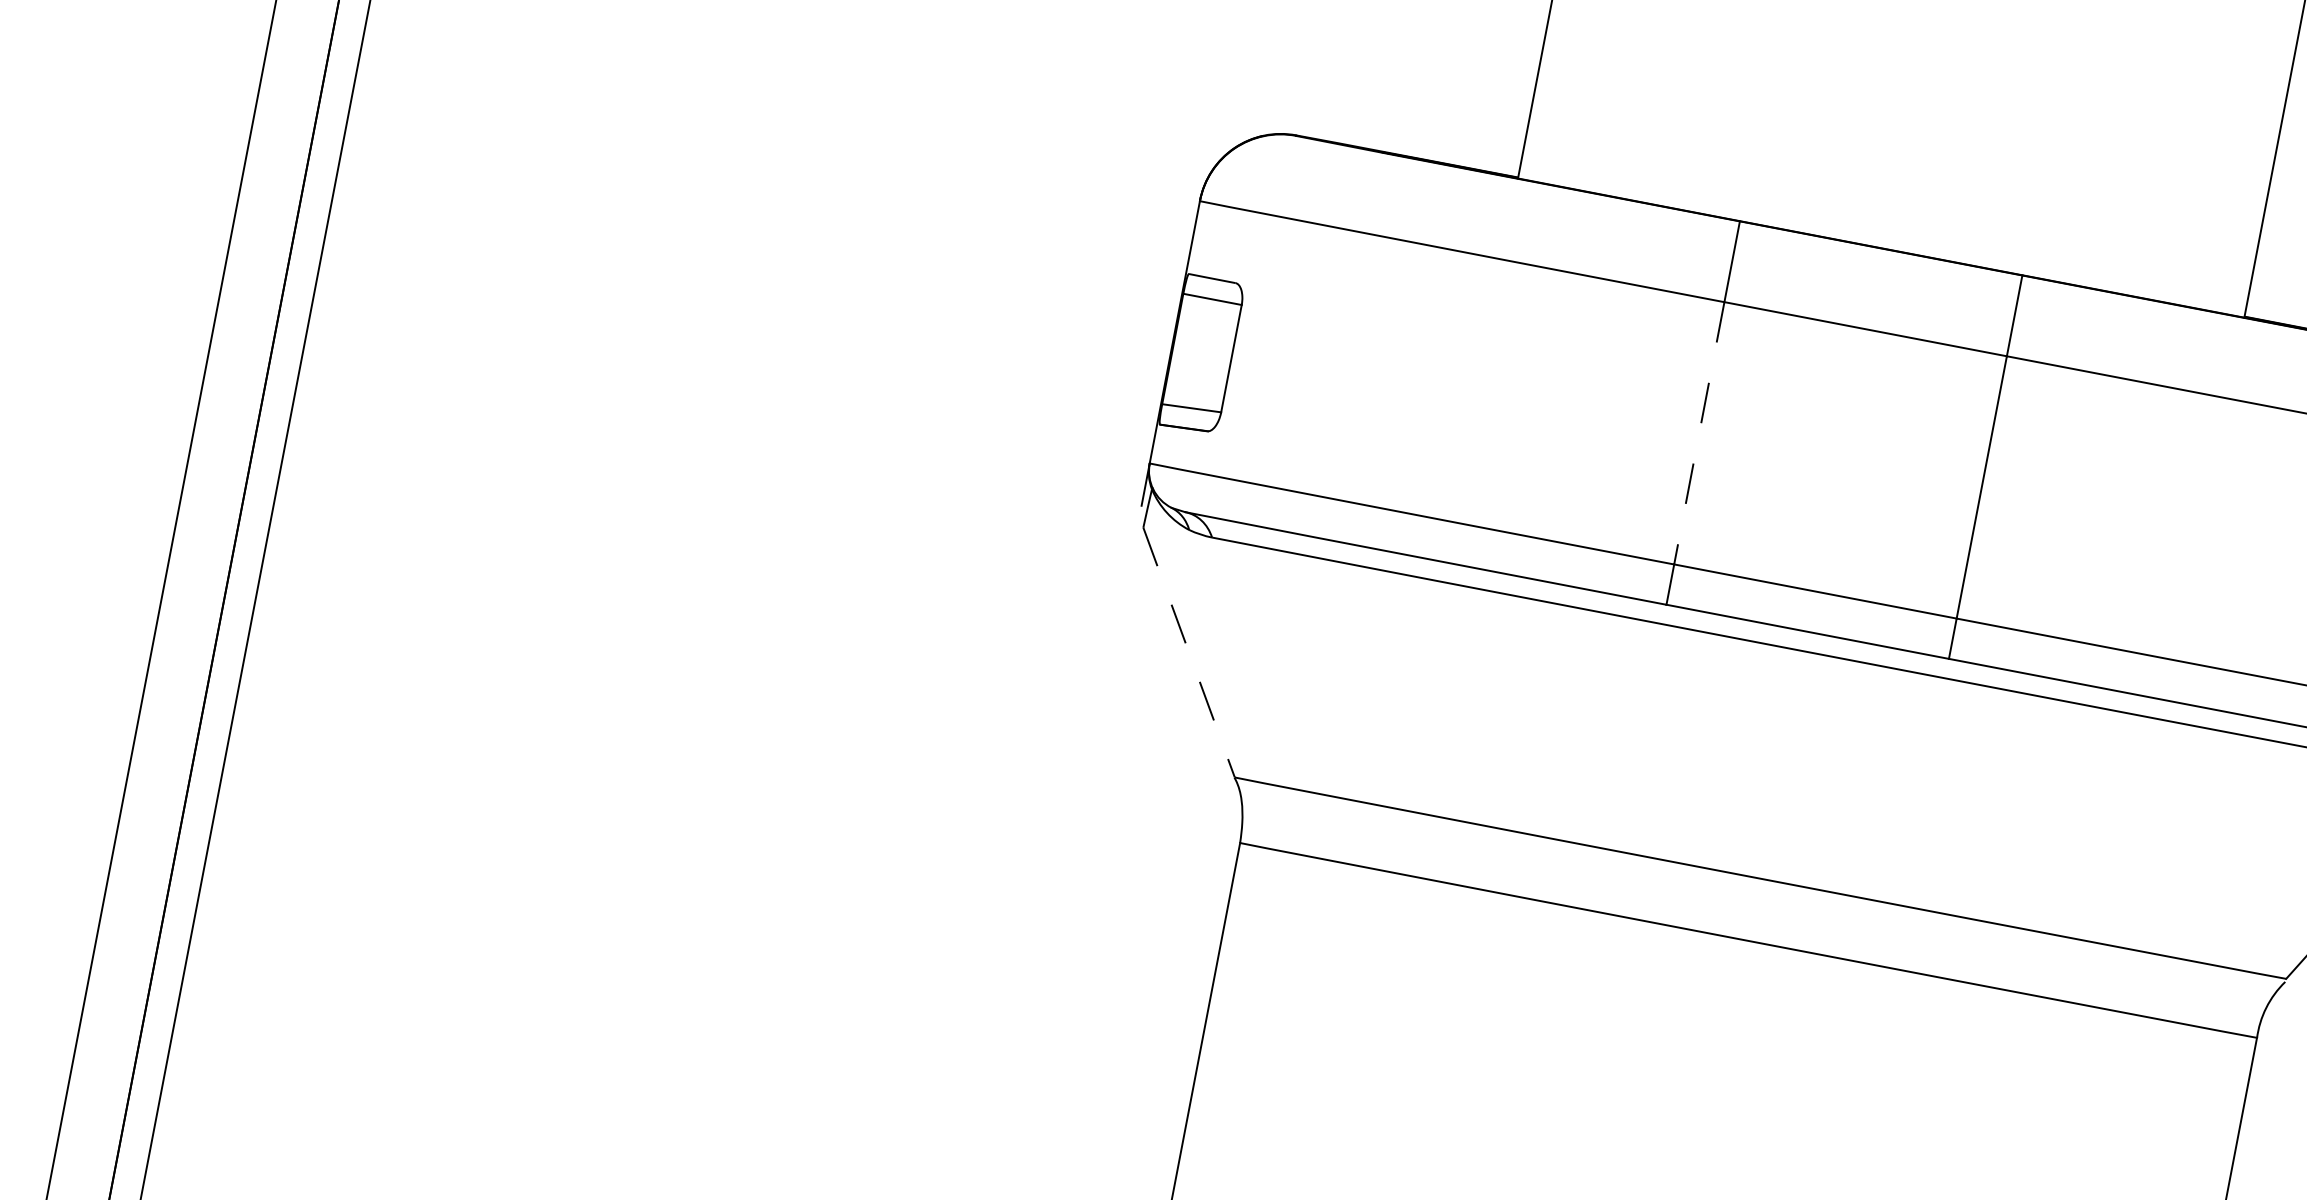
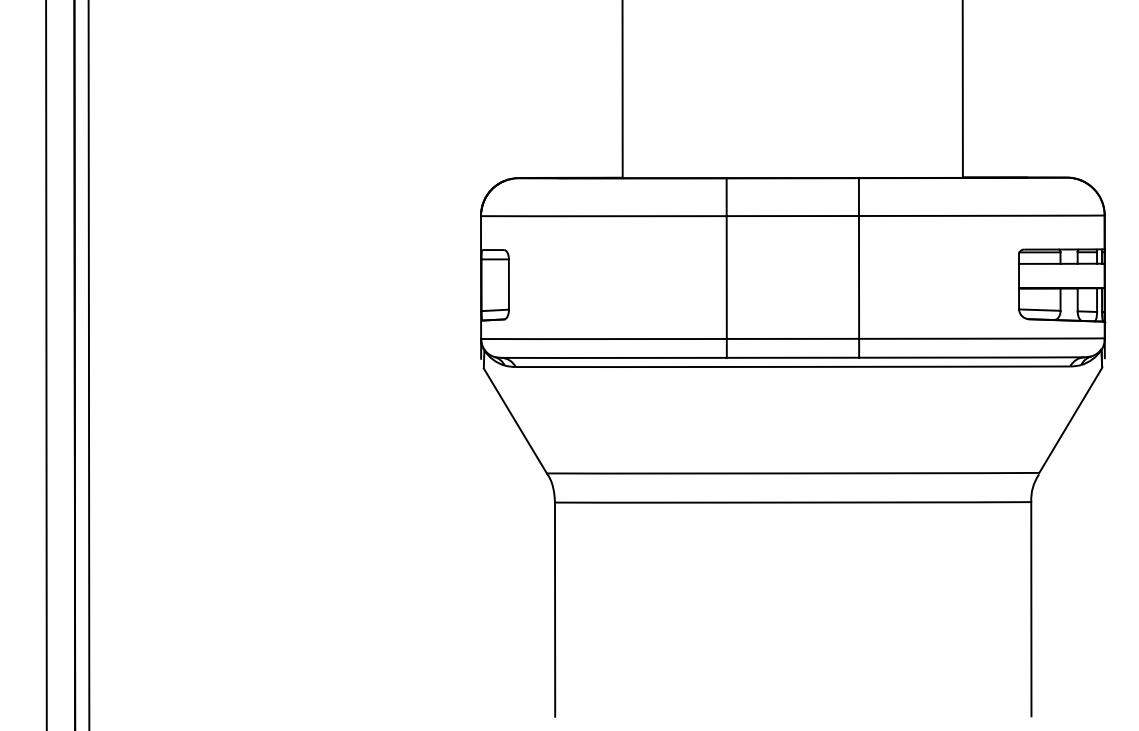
line: (1698, 435) -> (726, 278), dashed -> solid
line: (1189, 653) -> (515, 421), dashed -> solid

